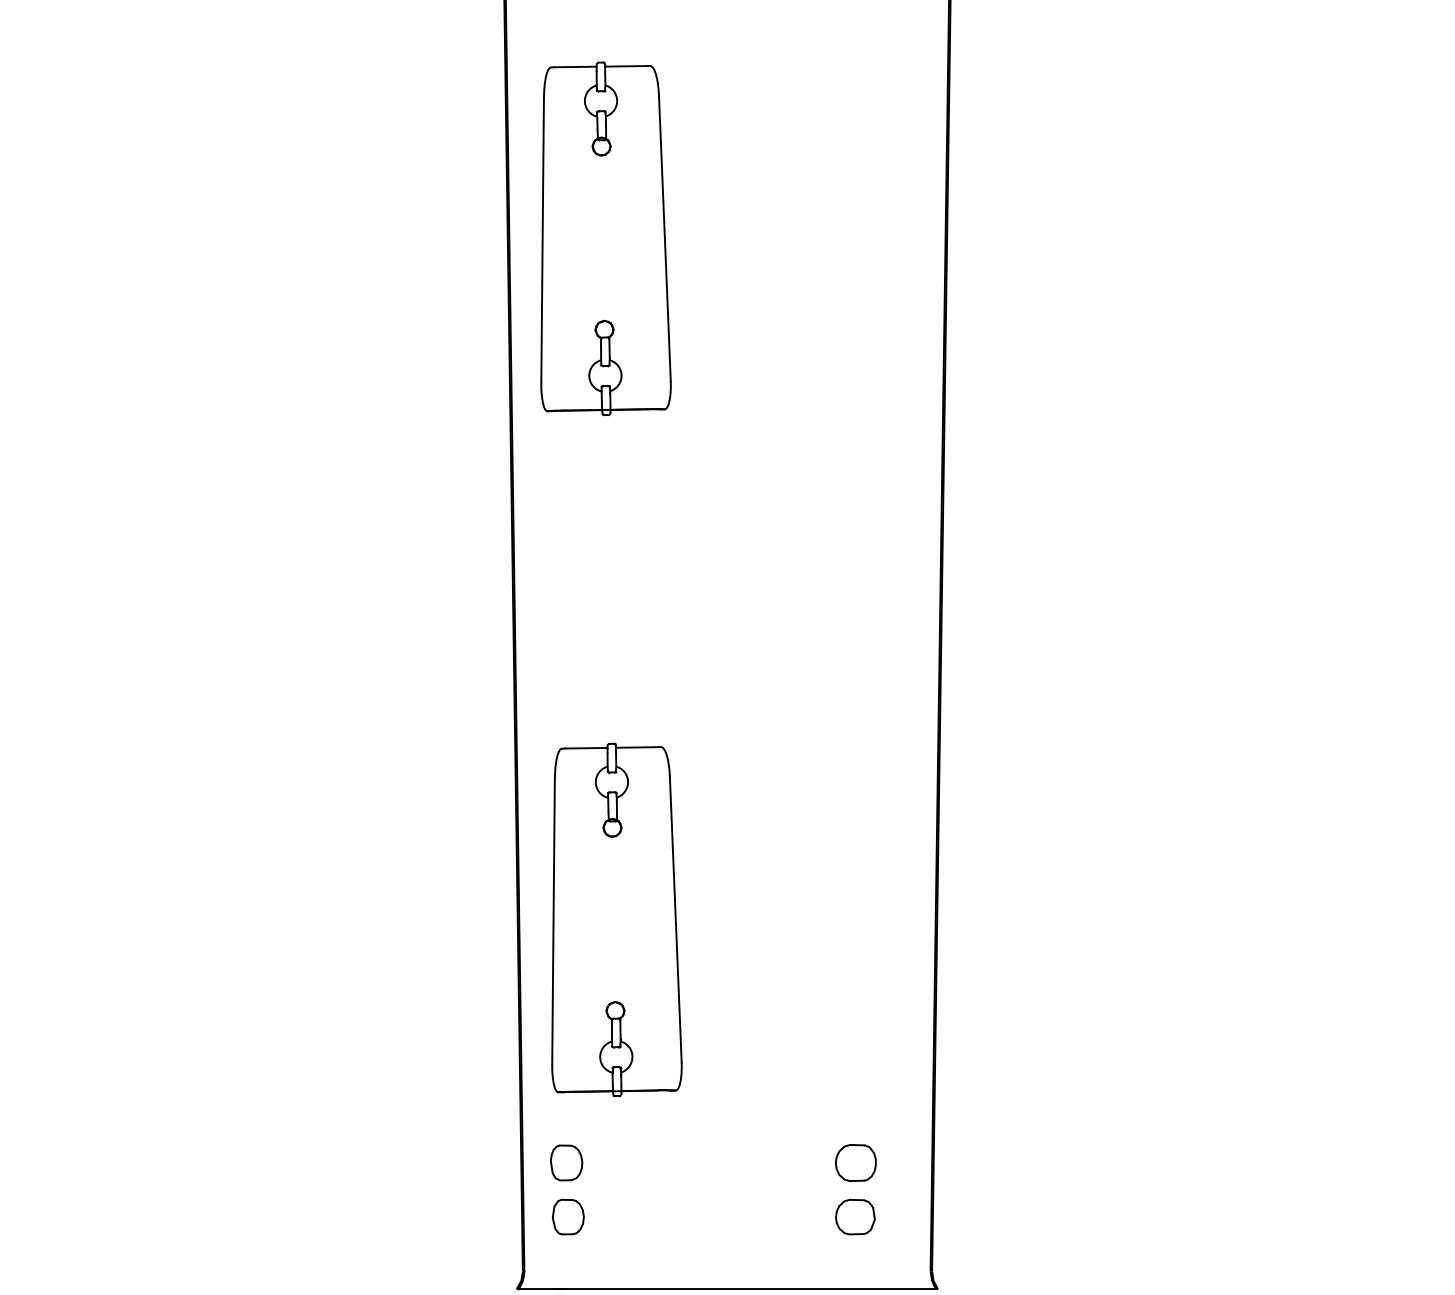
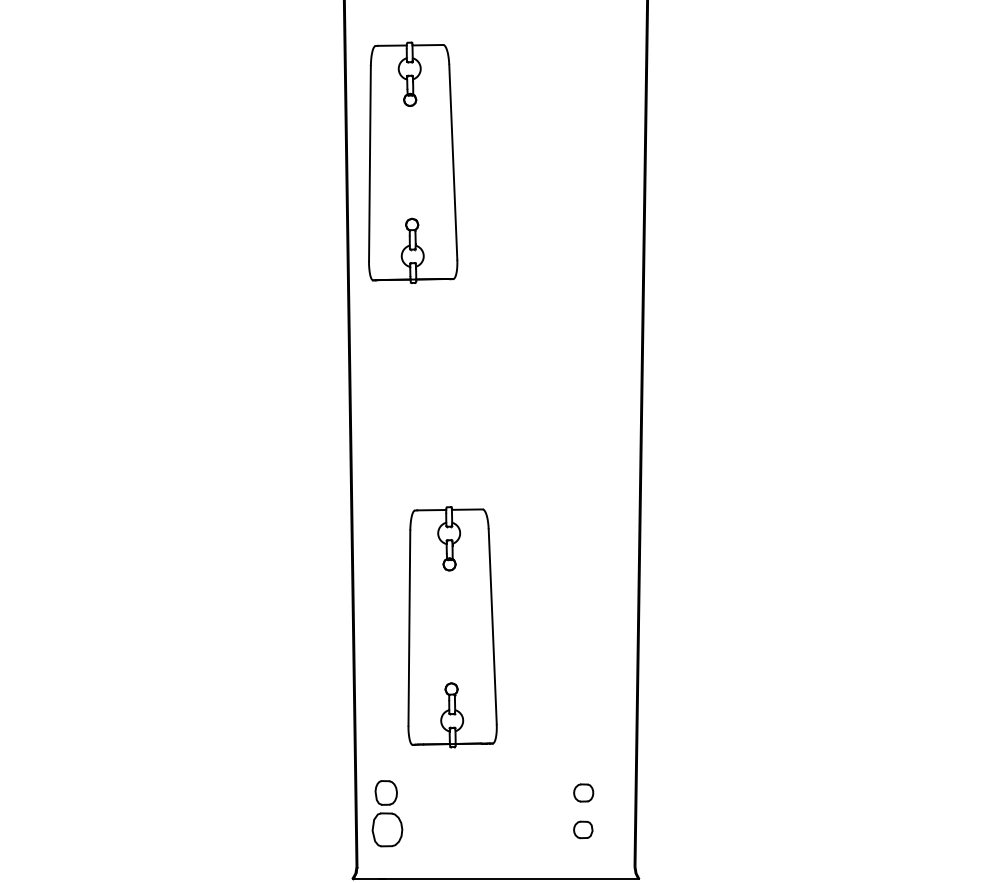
part: (616, 920) -> (452, 627), moved
part: (855, 1162) -> (583, 792), size x0.7
part: (568, 1216) -> (387, 829), size x1.4
part: (855, 1216) -> (583, 829), size x0.7

